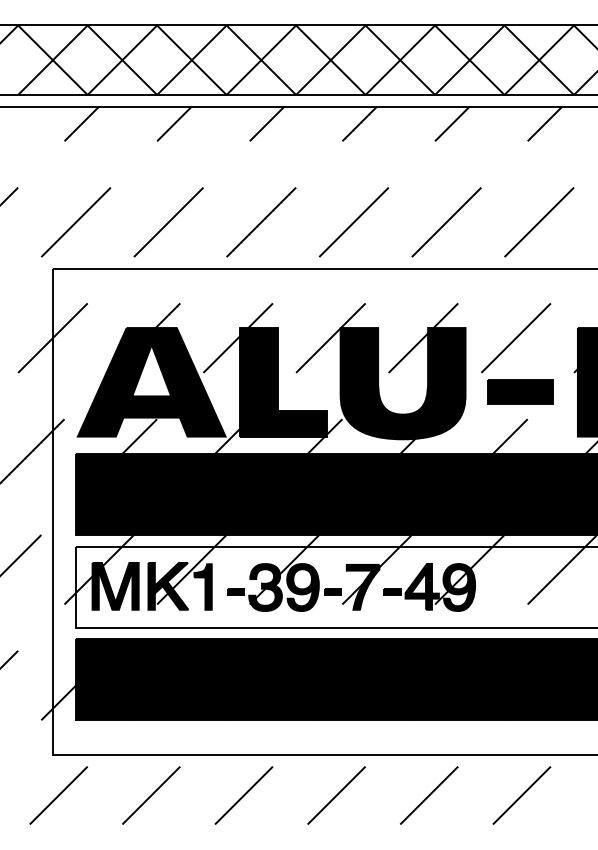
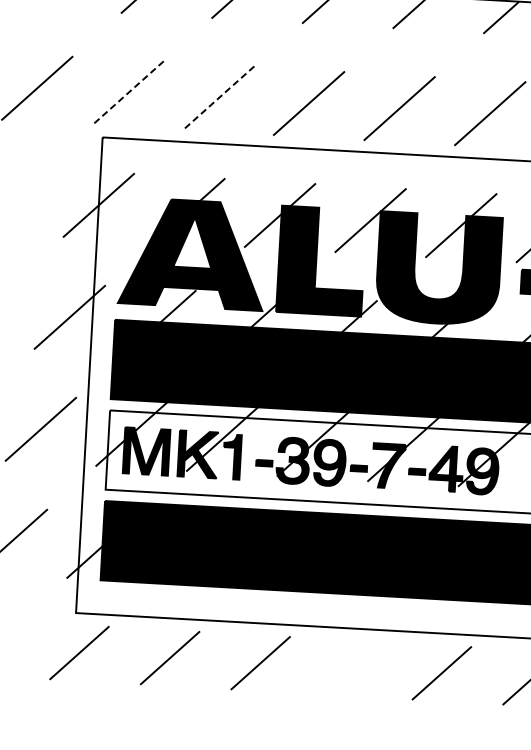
line: (75, 222) -> (127, 93), solid -> dashed
line: (168, 222) -> (218, 98), solid -> dashed
line: (336, 795) -> (351, 668), removed

